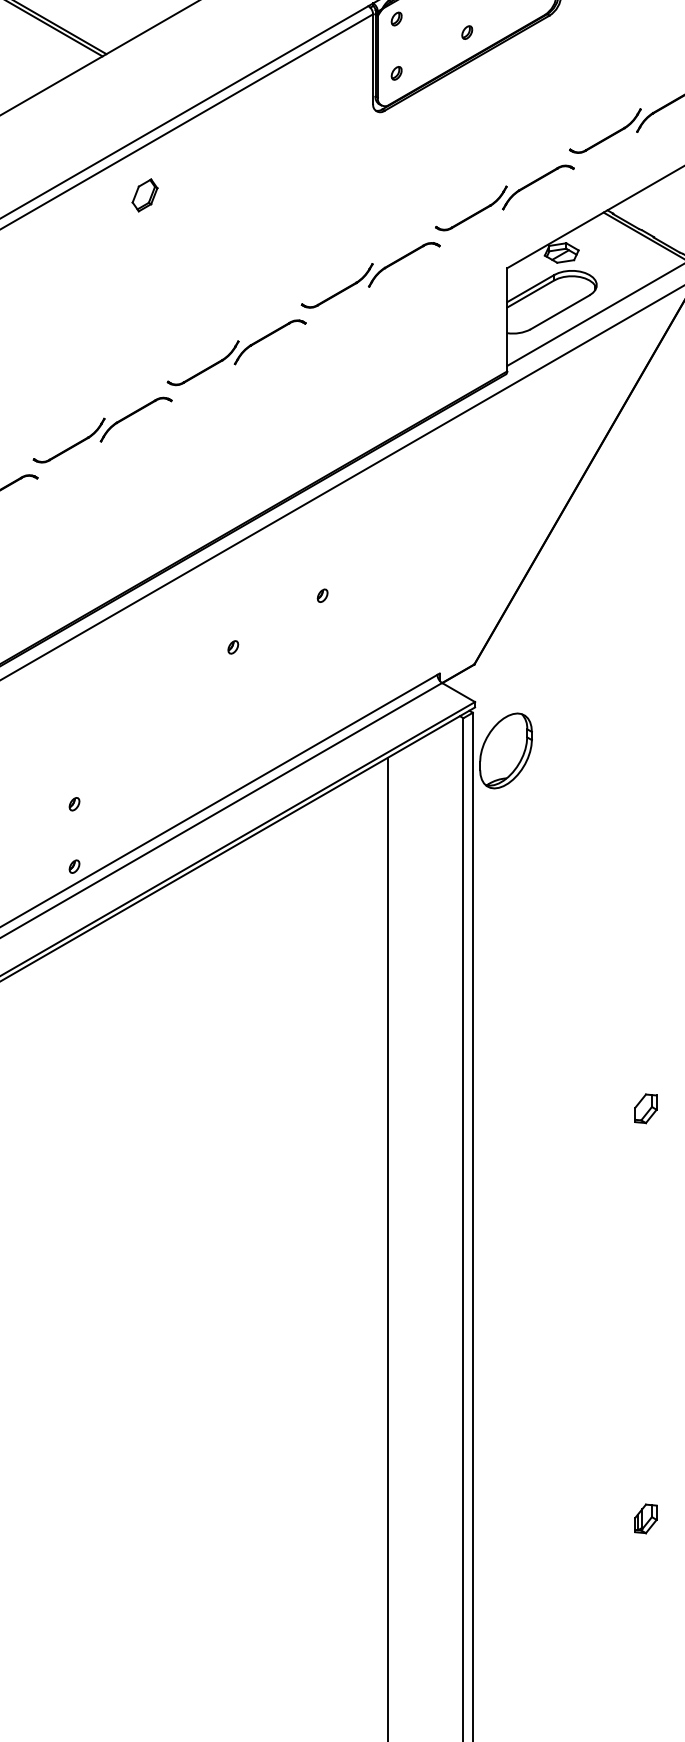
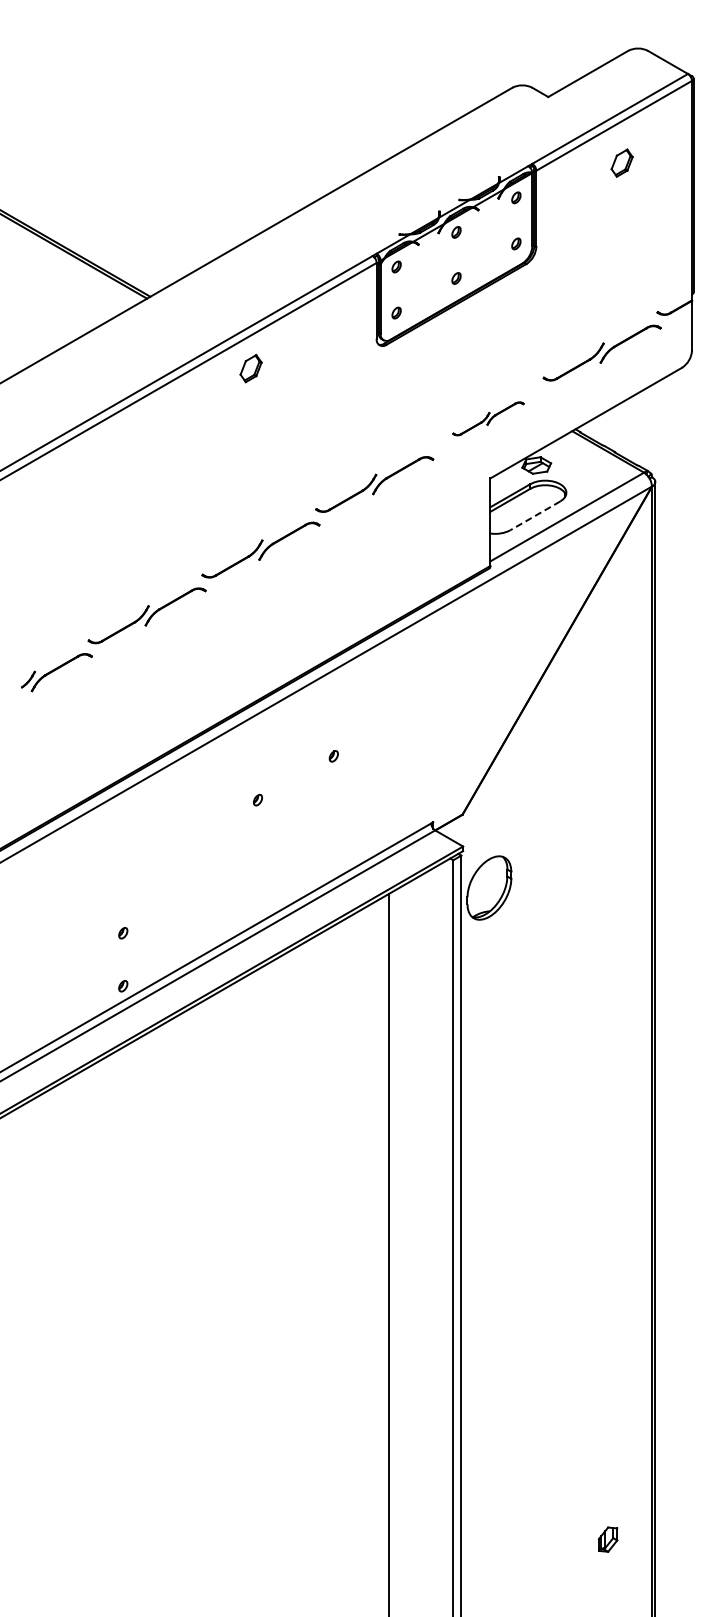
part: (144, 195) -> (250, 368), moved
part: (504, 197) -> (488, 418), size x0.6
line: (560, 311) -> (535, 515), solid -> dashed
part: (646, 1108) -> (608, 1191), removed

